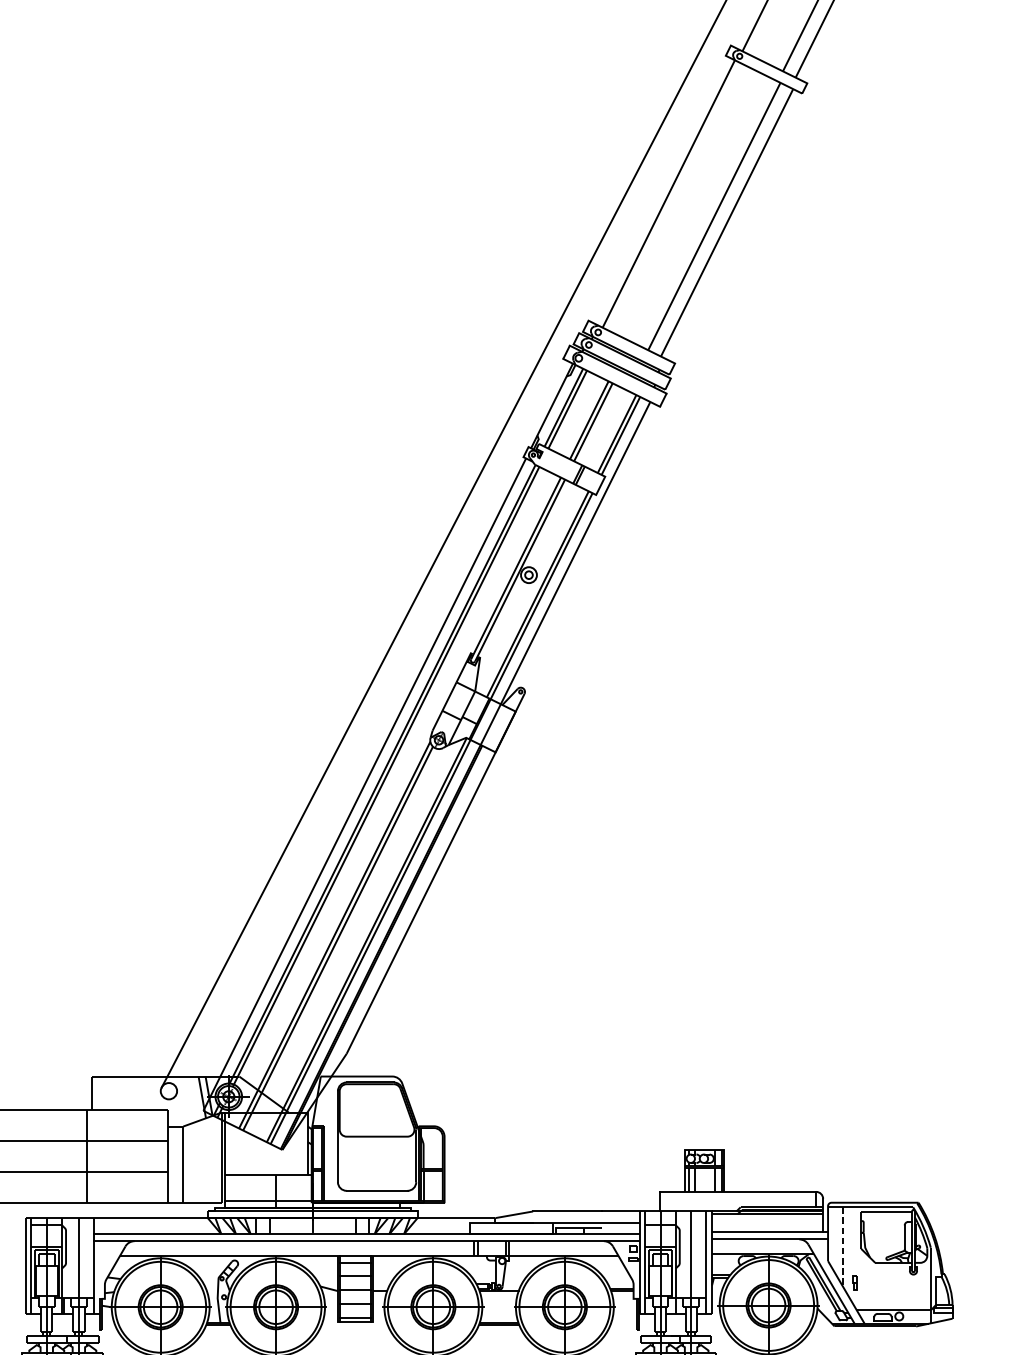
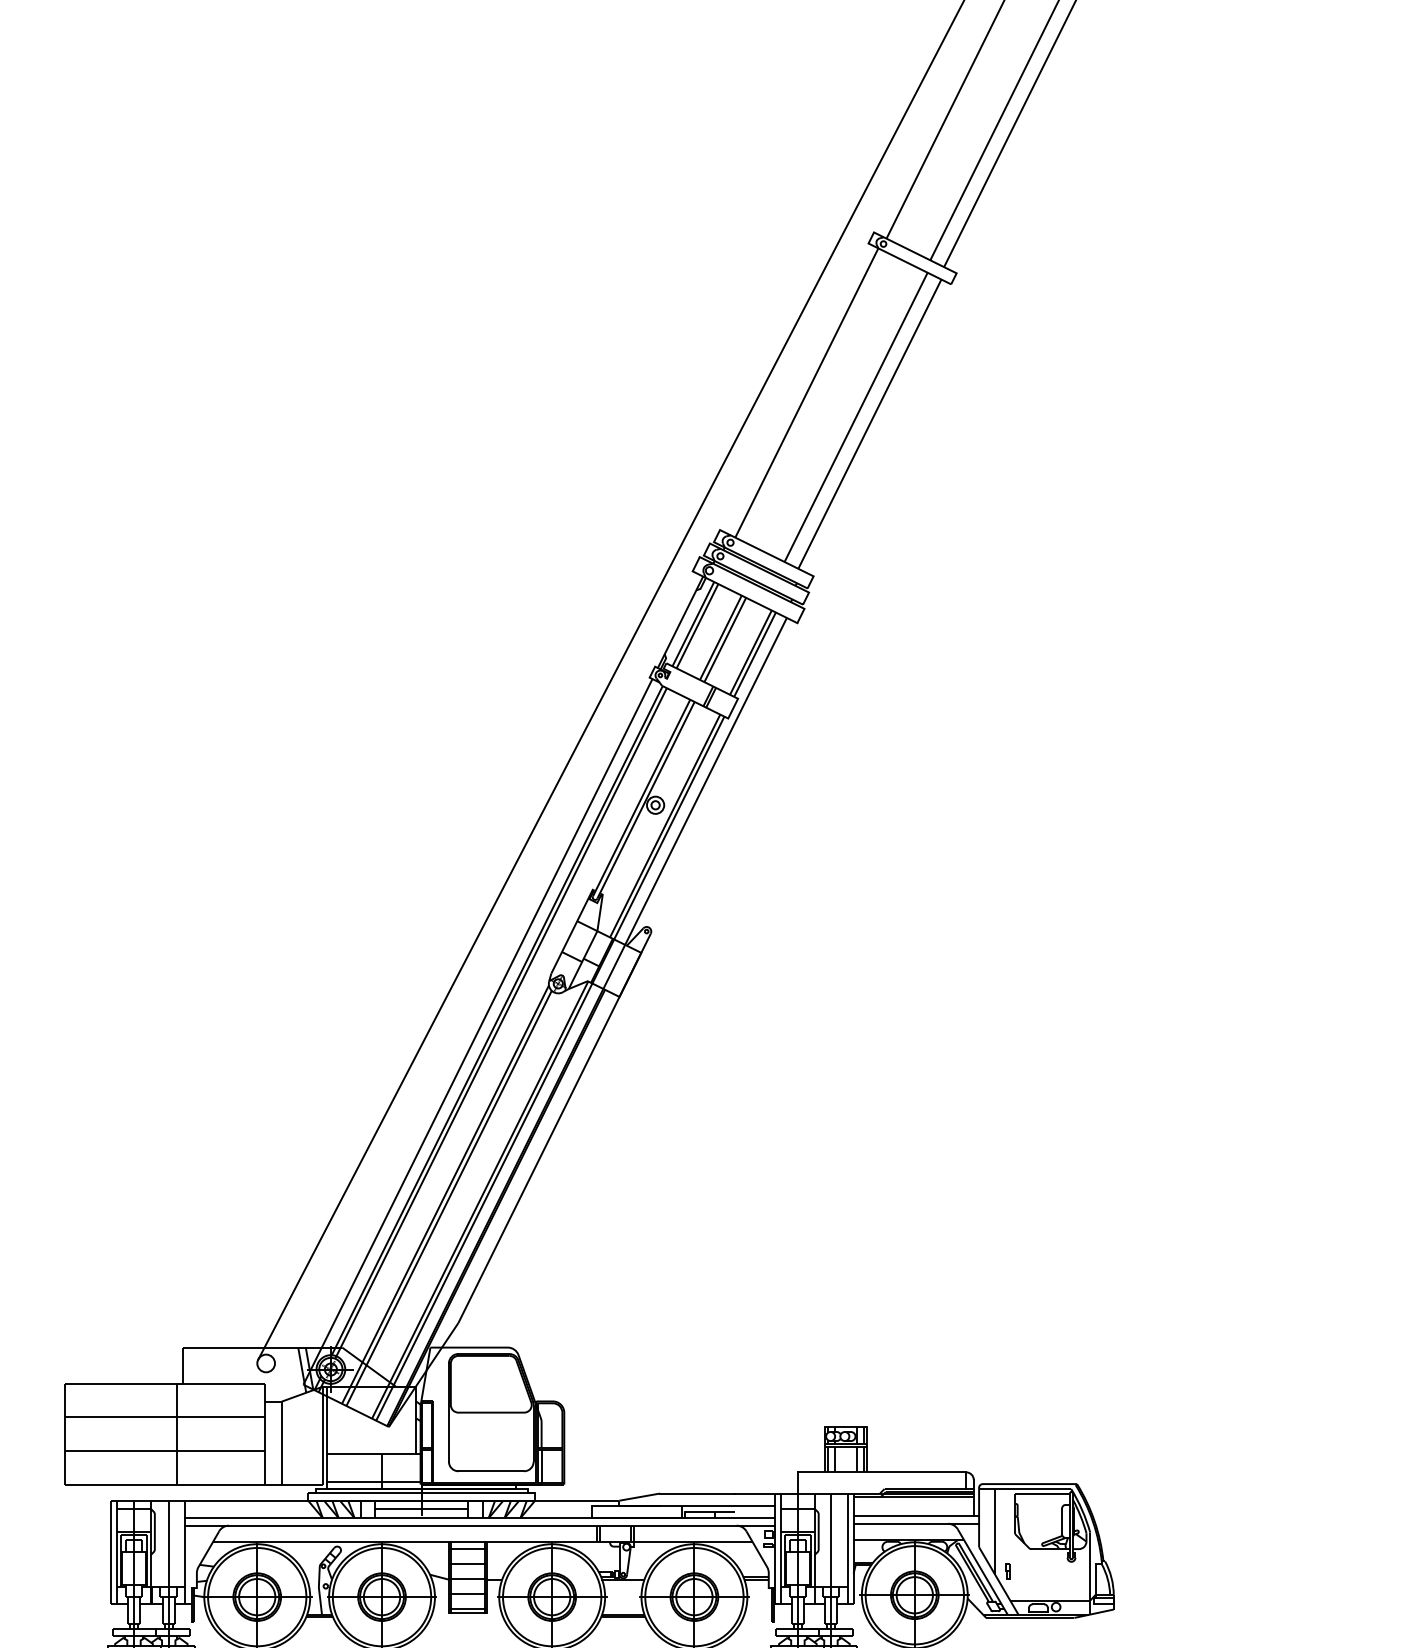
line: (312, 1226) -> (421, 1509), added
line: (843, 1247) -> (995, 1532), dashed -> solid

